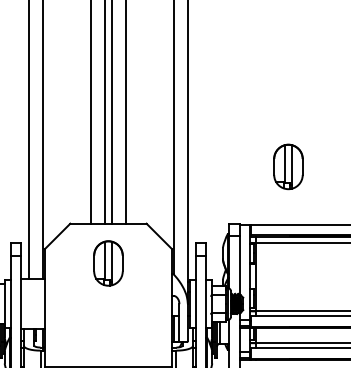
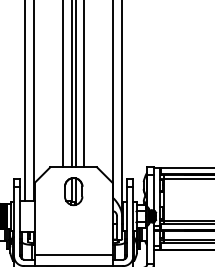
part: (288, 166) -> (183, 132), removed

